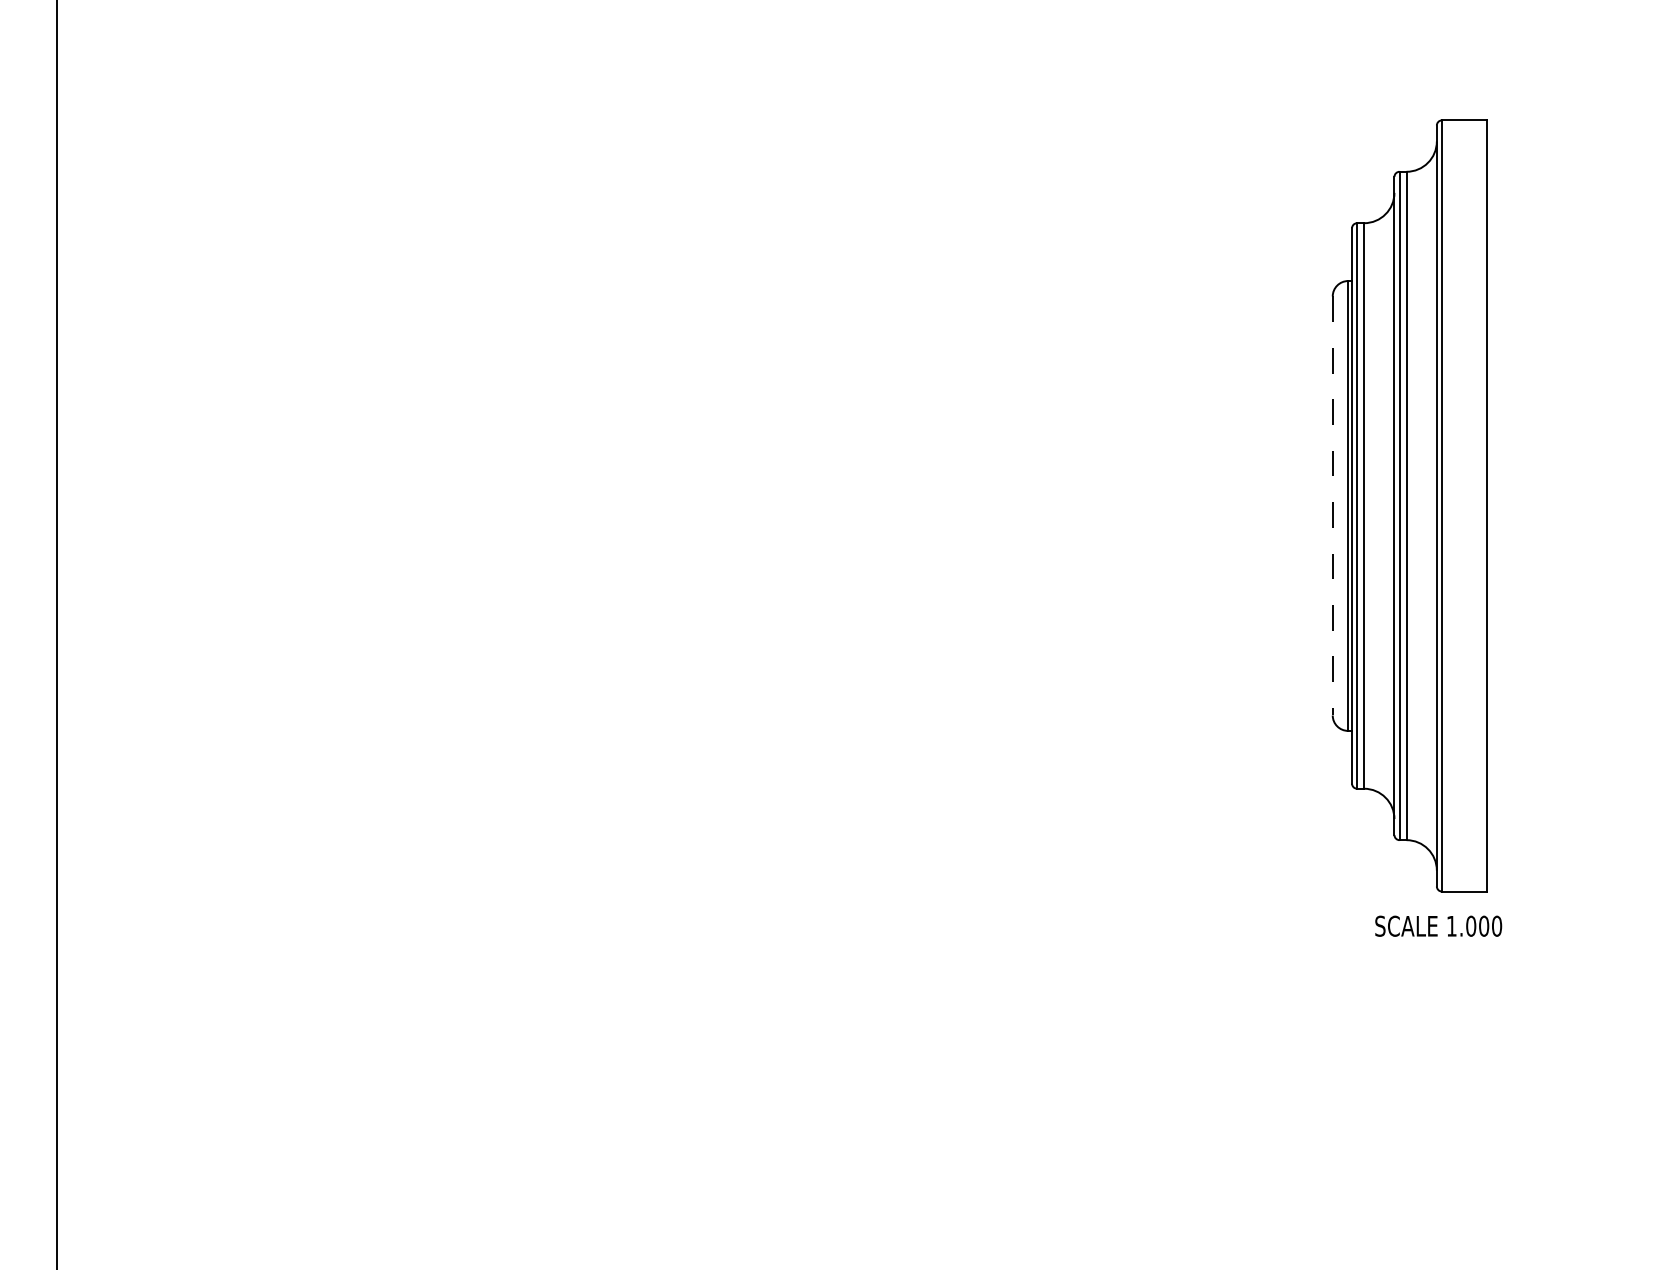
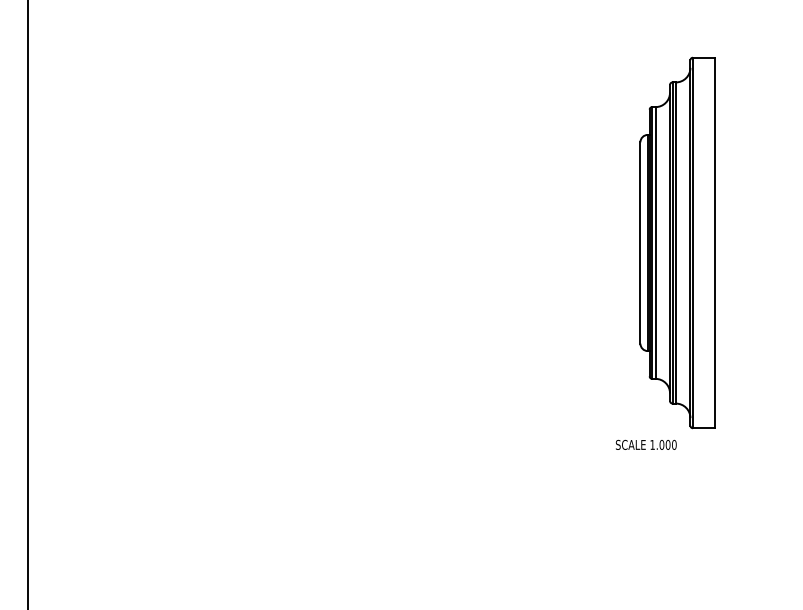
line: (1332, 507) -> (640, 243), dashed -> solid
text: (1436, 925) -> (645, 444), moved

